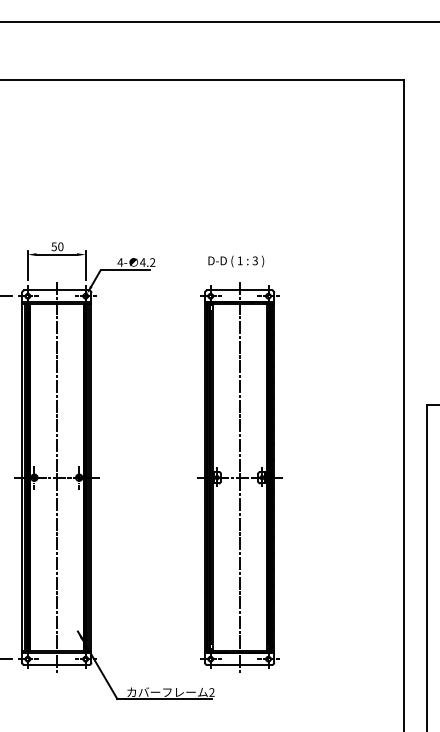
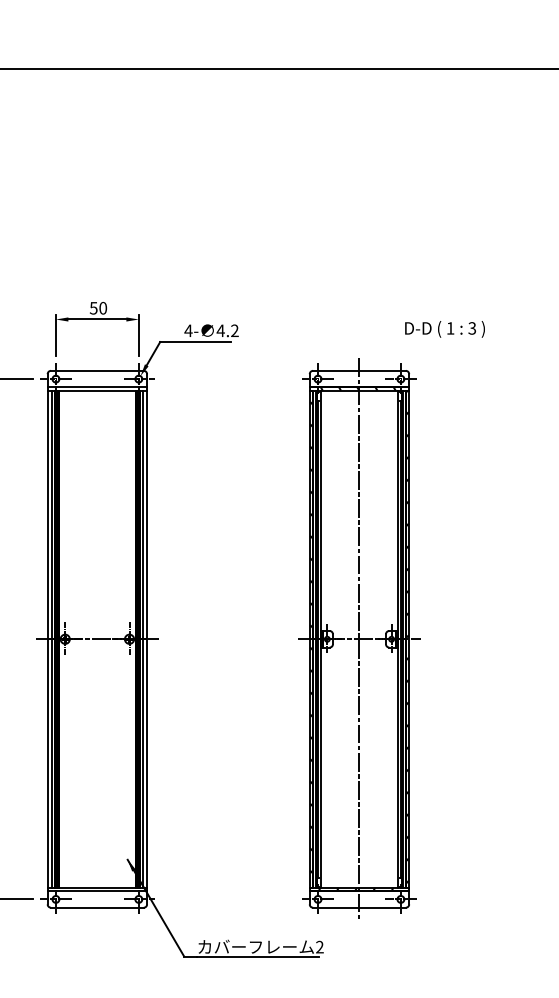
text: (236, 261) -> (445, 329), moved
line: (56, 477) -> (96, 638), removed

